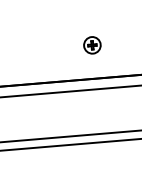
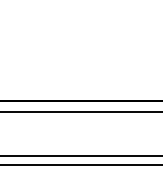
part: (91, 45) -> (103, 67), removed

